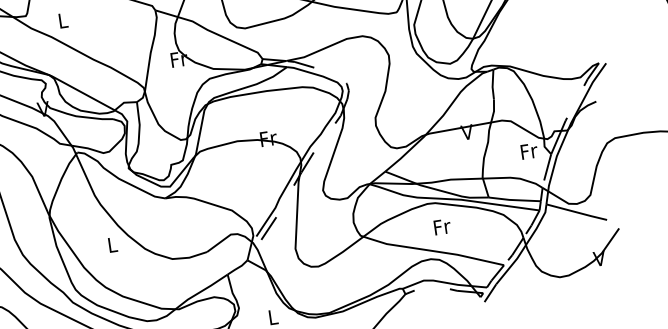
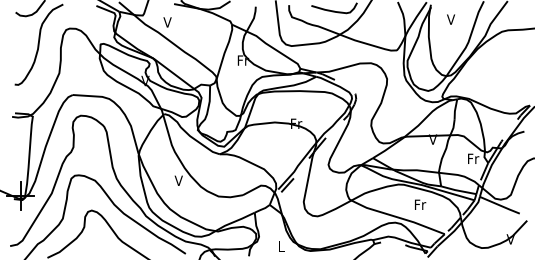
text: (62, 20) -> (167, 22), L -> V
text: (442, 226) -> (420, 204), moved
text: (111, 244) -> (178, 180), L -> V

